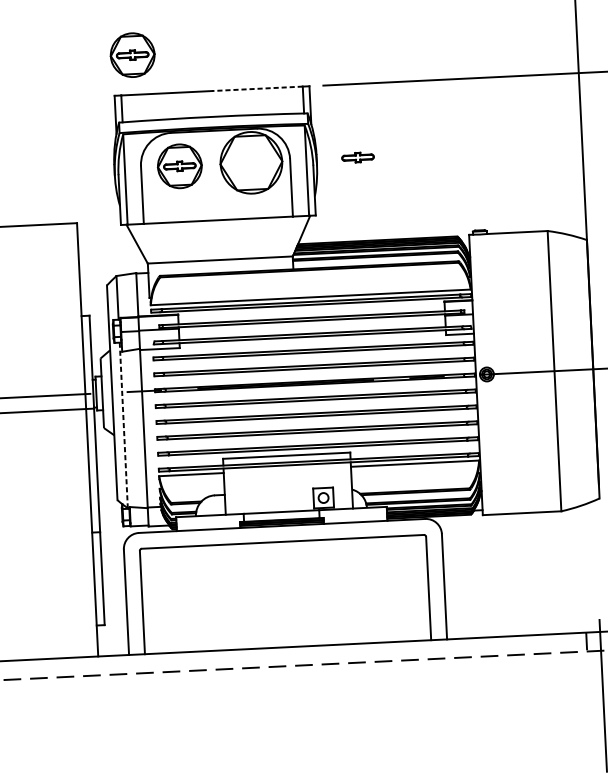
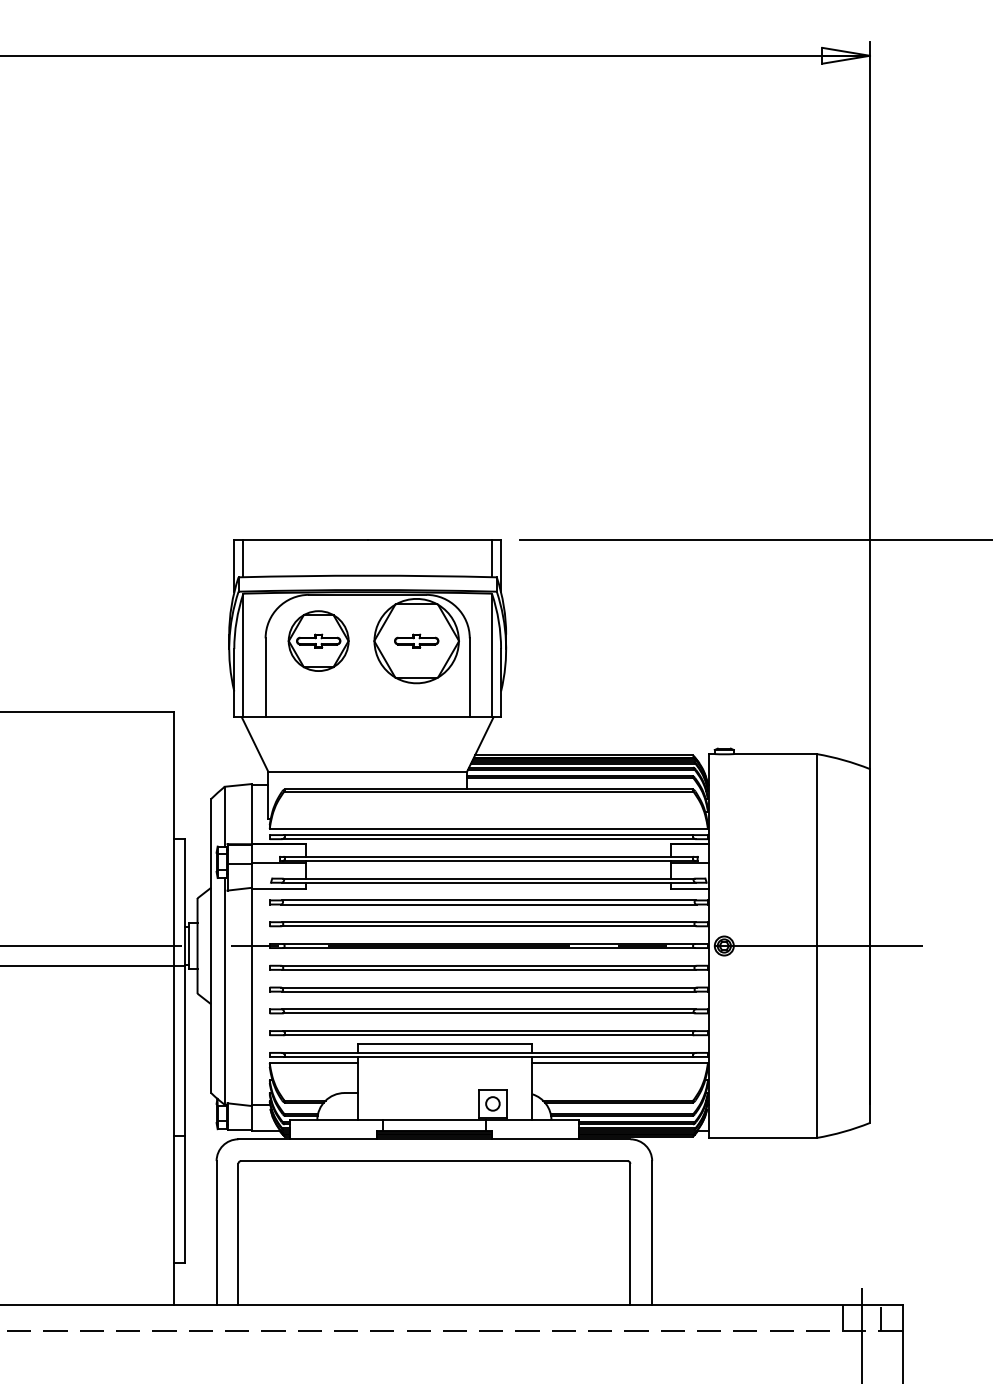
part: (132, 54) -> (261, 485), removed
line: (257, 88) -> (429, 540), dashed -> solid
part: (357, 157) -> (416, 640), moved
line: (123, 425) -> (224, 991), dashed -> solid

